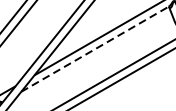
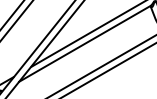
line: (94, 48) -> (84, 43), dashed -> solid

